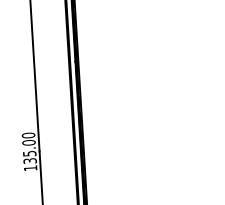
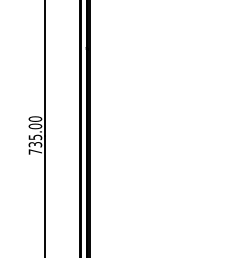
text: (29, 167) -> (34, 151), 135.00 -> 735.00

